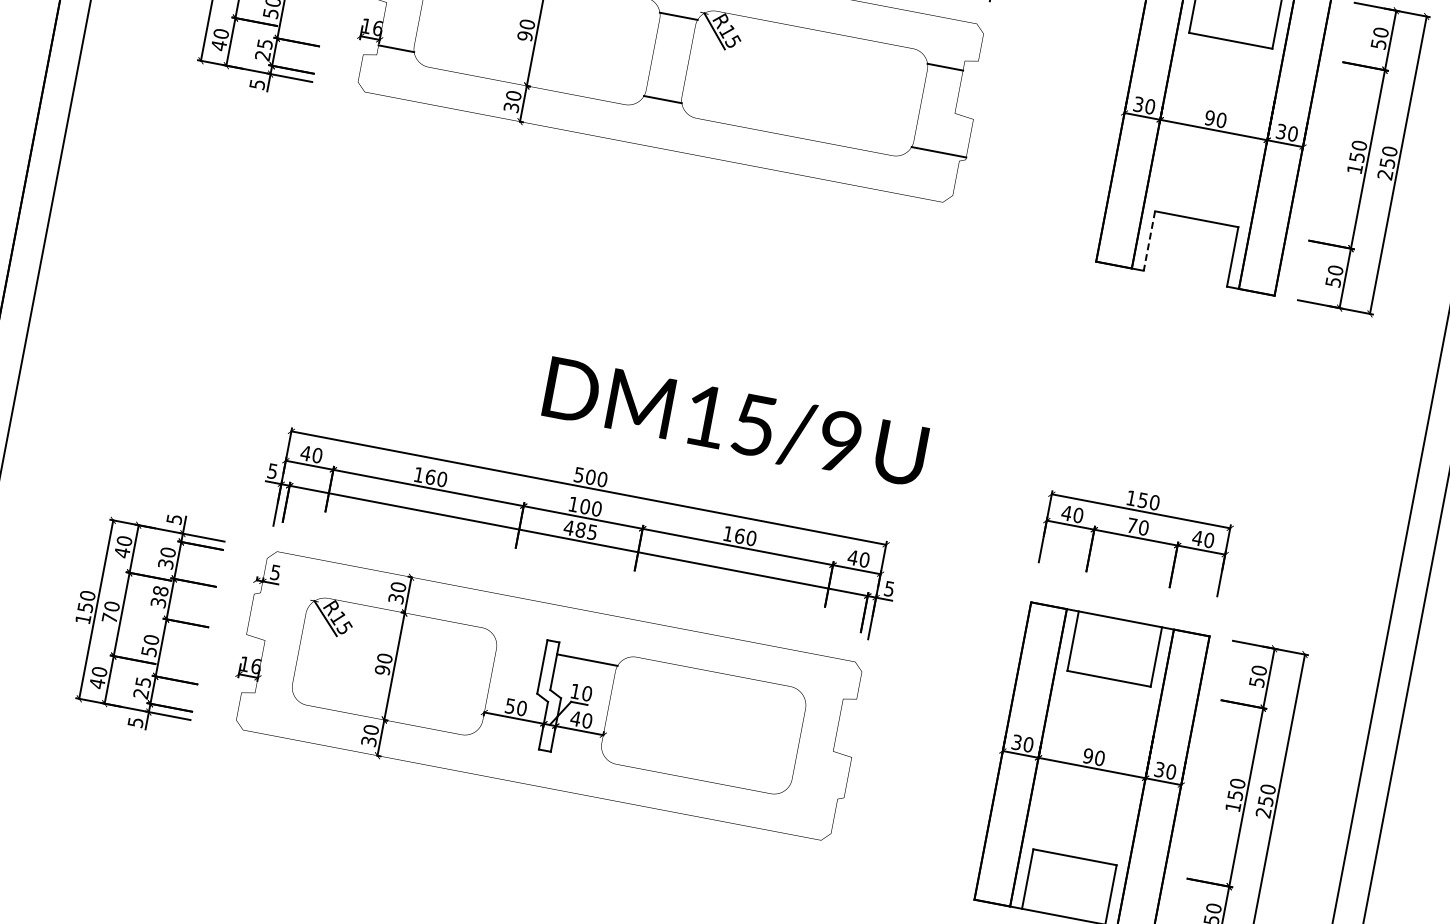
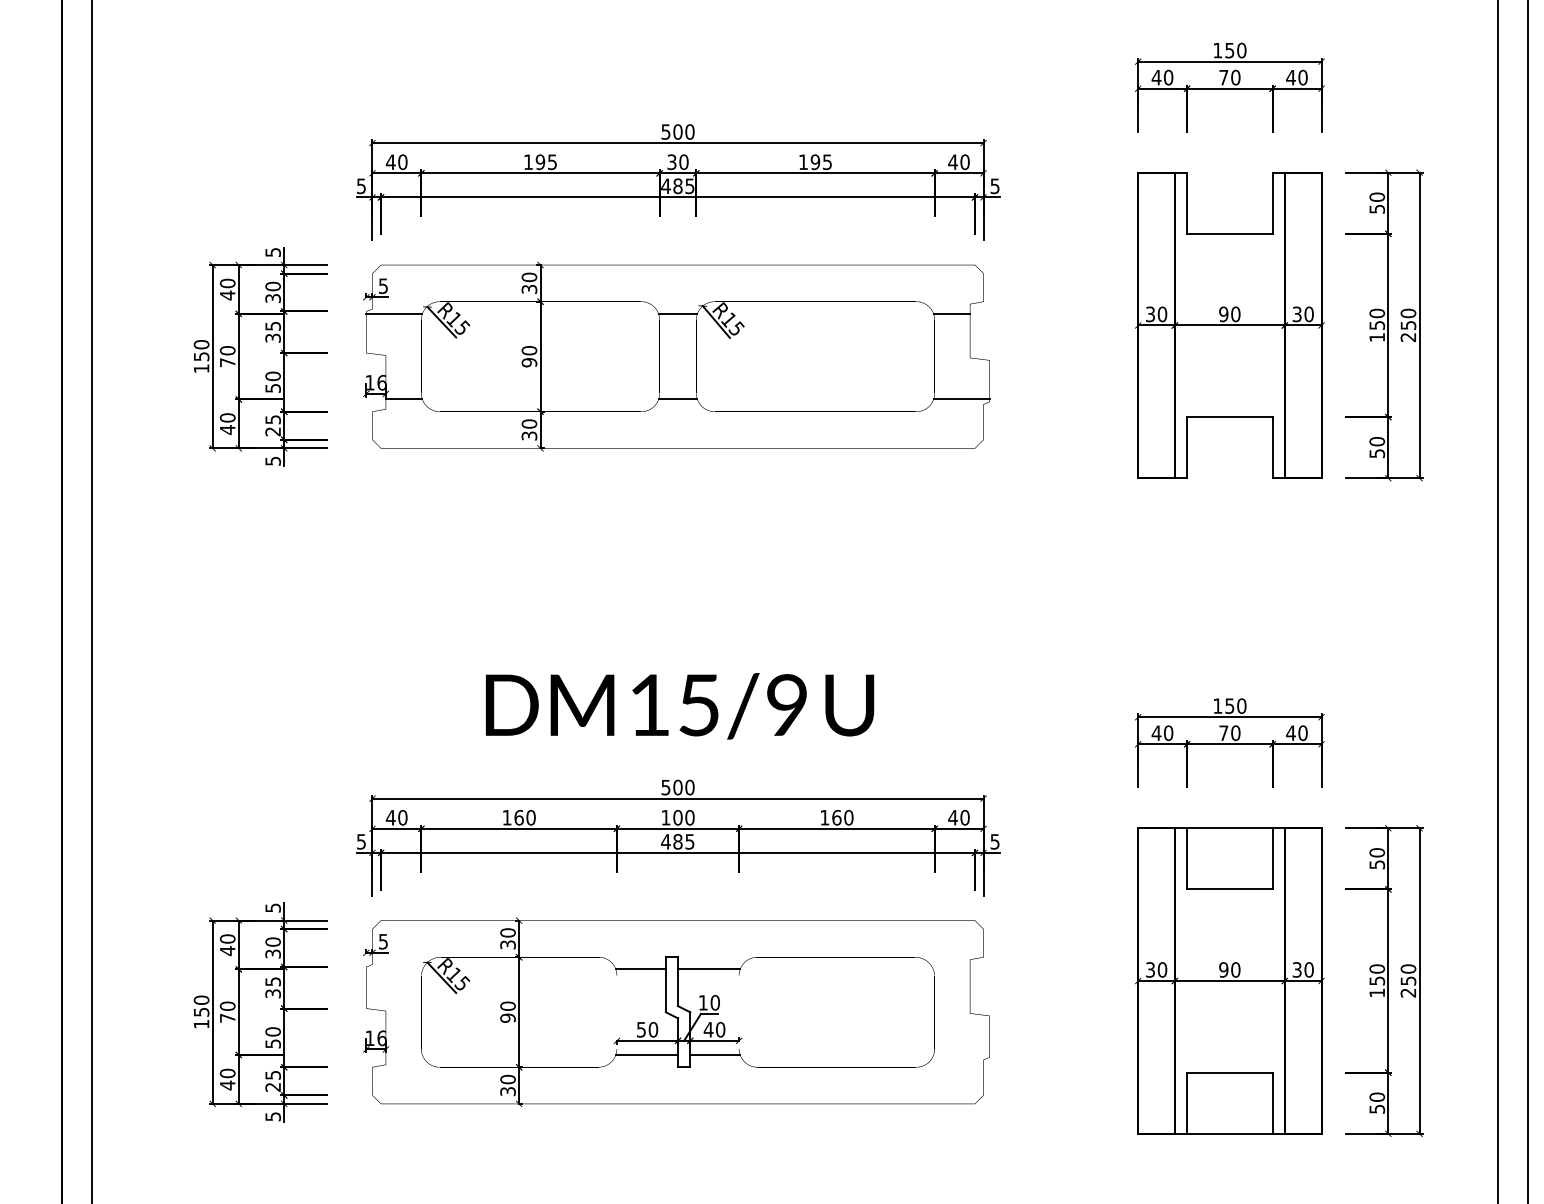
line: (1149, 240) -> (1187, 447), dashed -> solid
text: (735, 423) -> (680, 706), moved
text: (160, 590) -> (272, 981), 38 -> 35
line: (520, 647) -> (640, 969), added
line: (510, 732) -> (646, 1055), added
line: (577, 745) -> (715, 1055), added

